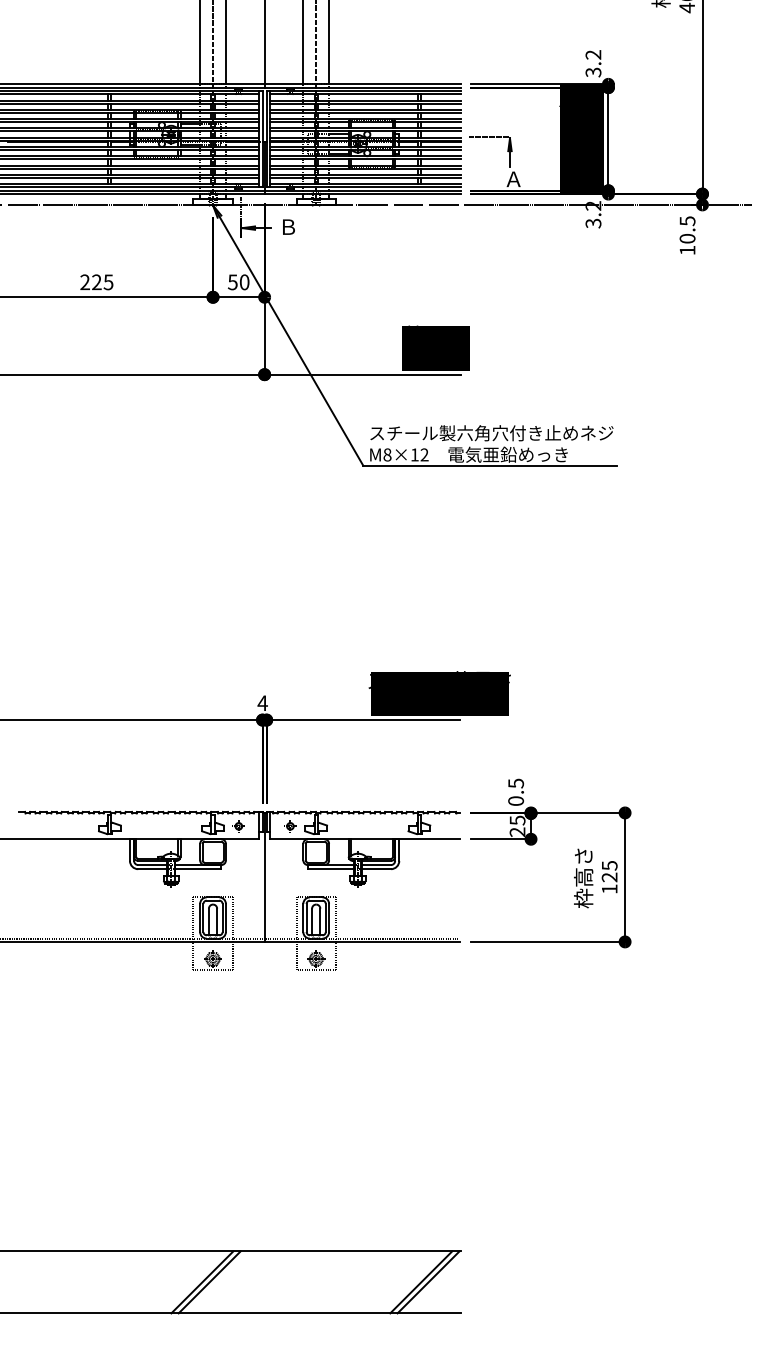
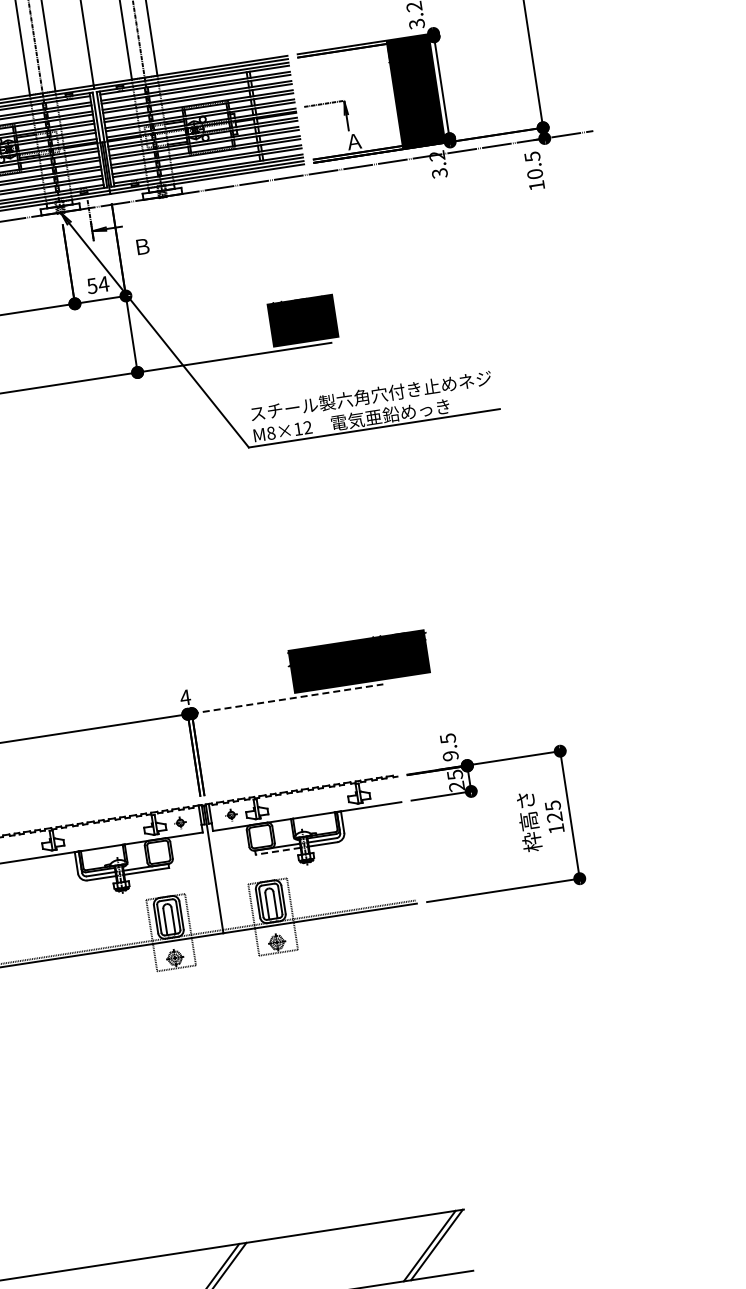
text: (288, 226) -> (142, 246), moved
text: (244, 282) -> (103, 284), 50 -> 54
line: (363, 720) -> (287, 699), solid -> dashed
text: (515, 800) -> (450, 755), 0.5 -> 9.5
line: (331, 869) -> (278, 851), solid -> dashed

